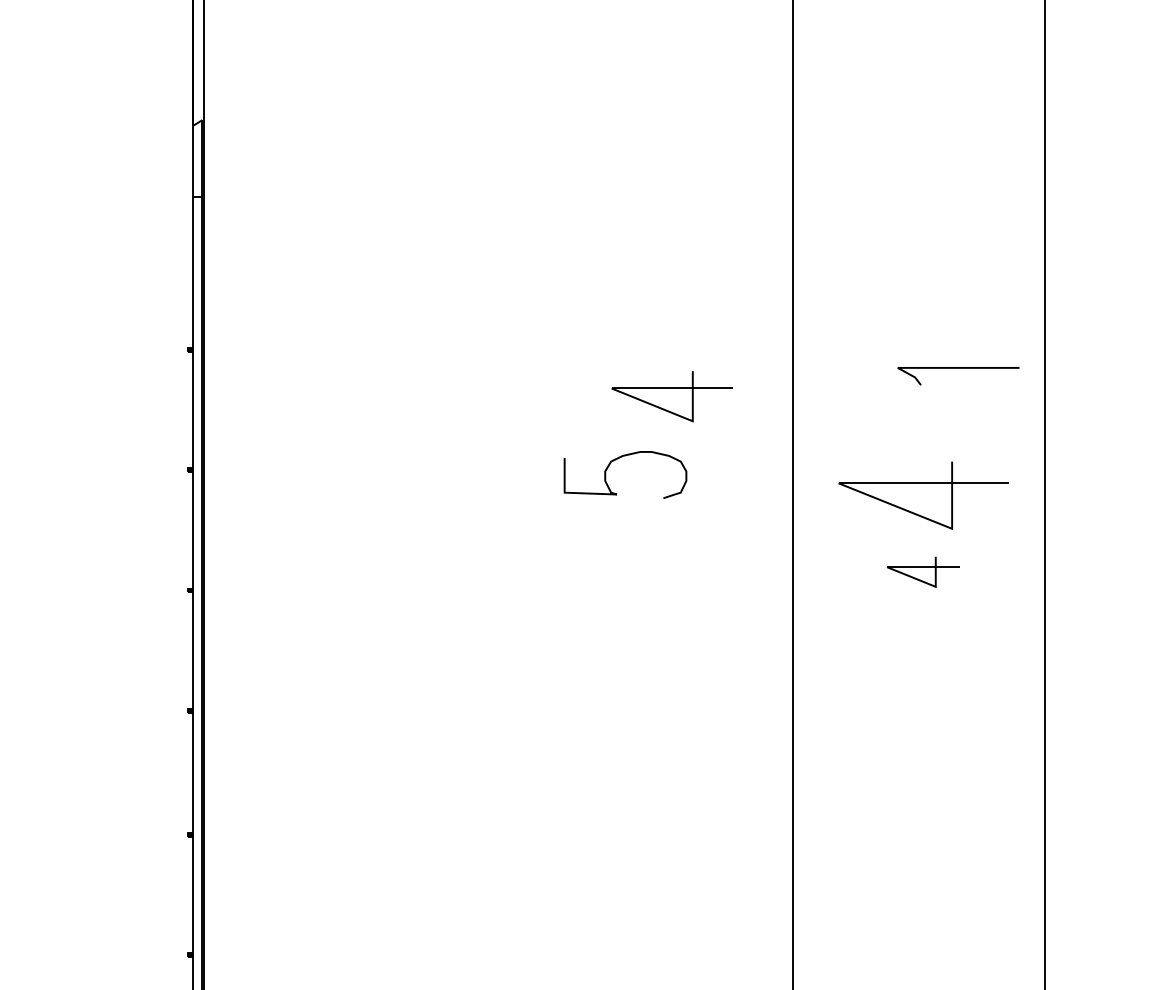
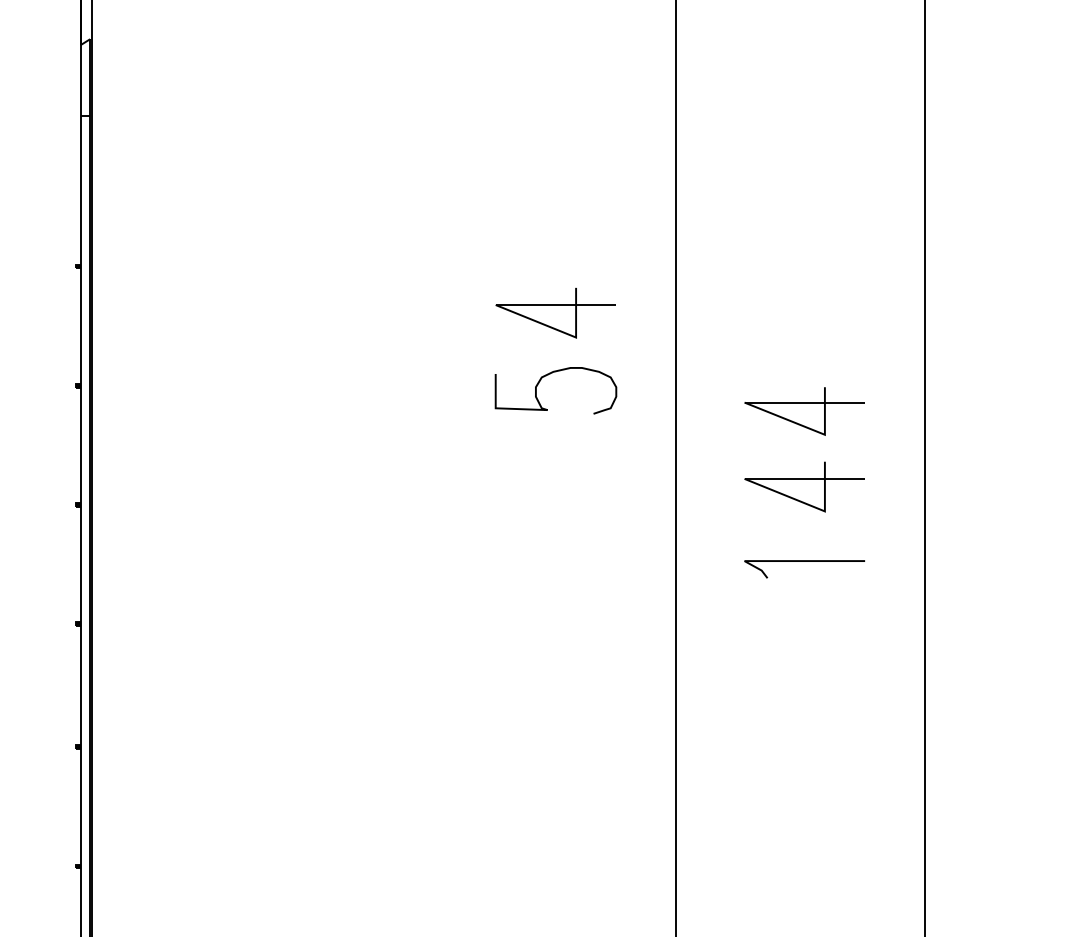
line: (958, 368) -> (804, 561), moved
curve: (620, 458) -> (551, 374), moved
part: (923, 495) -> (804, 411), size x0.71
part: (923, 571) -> (804, 486), size x1.67

